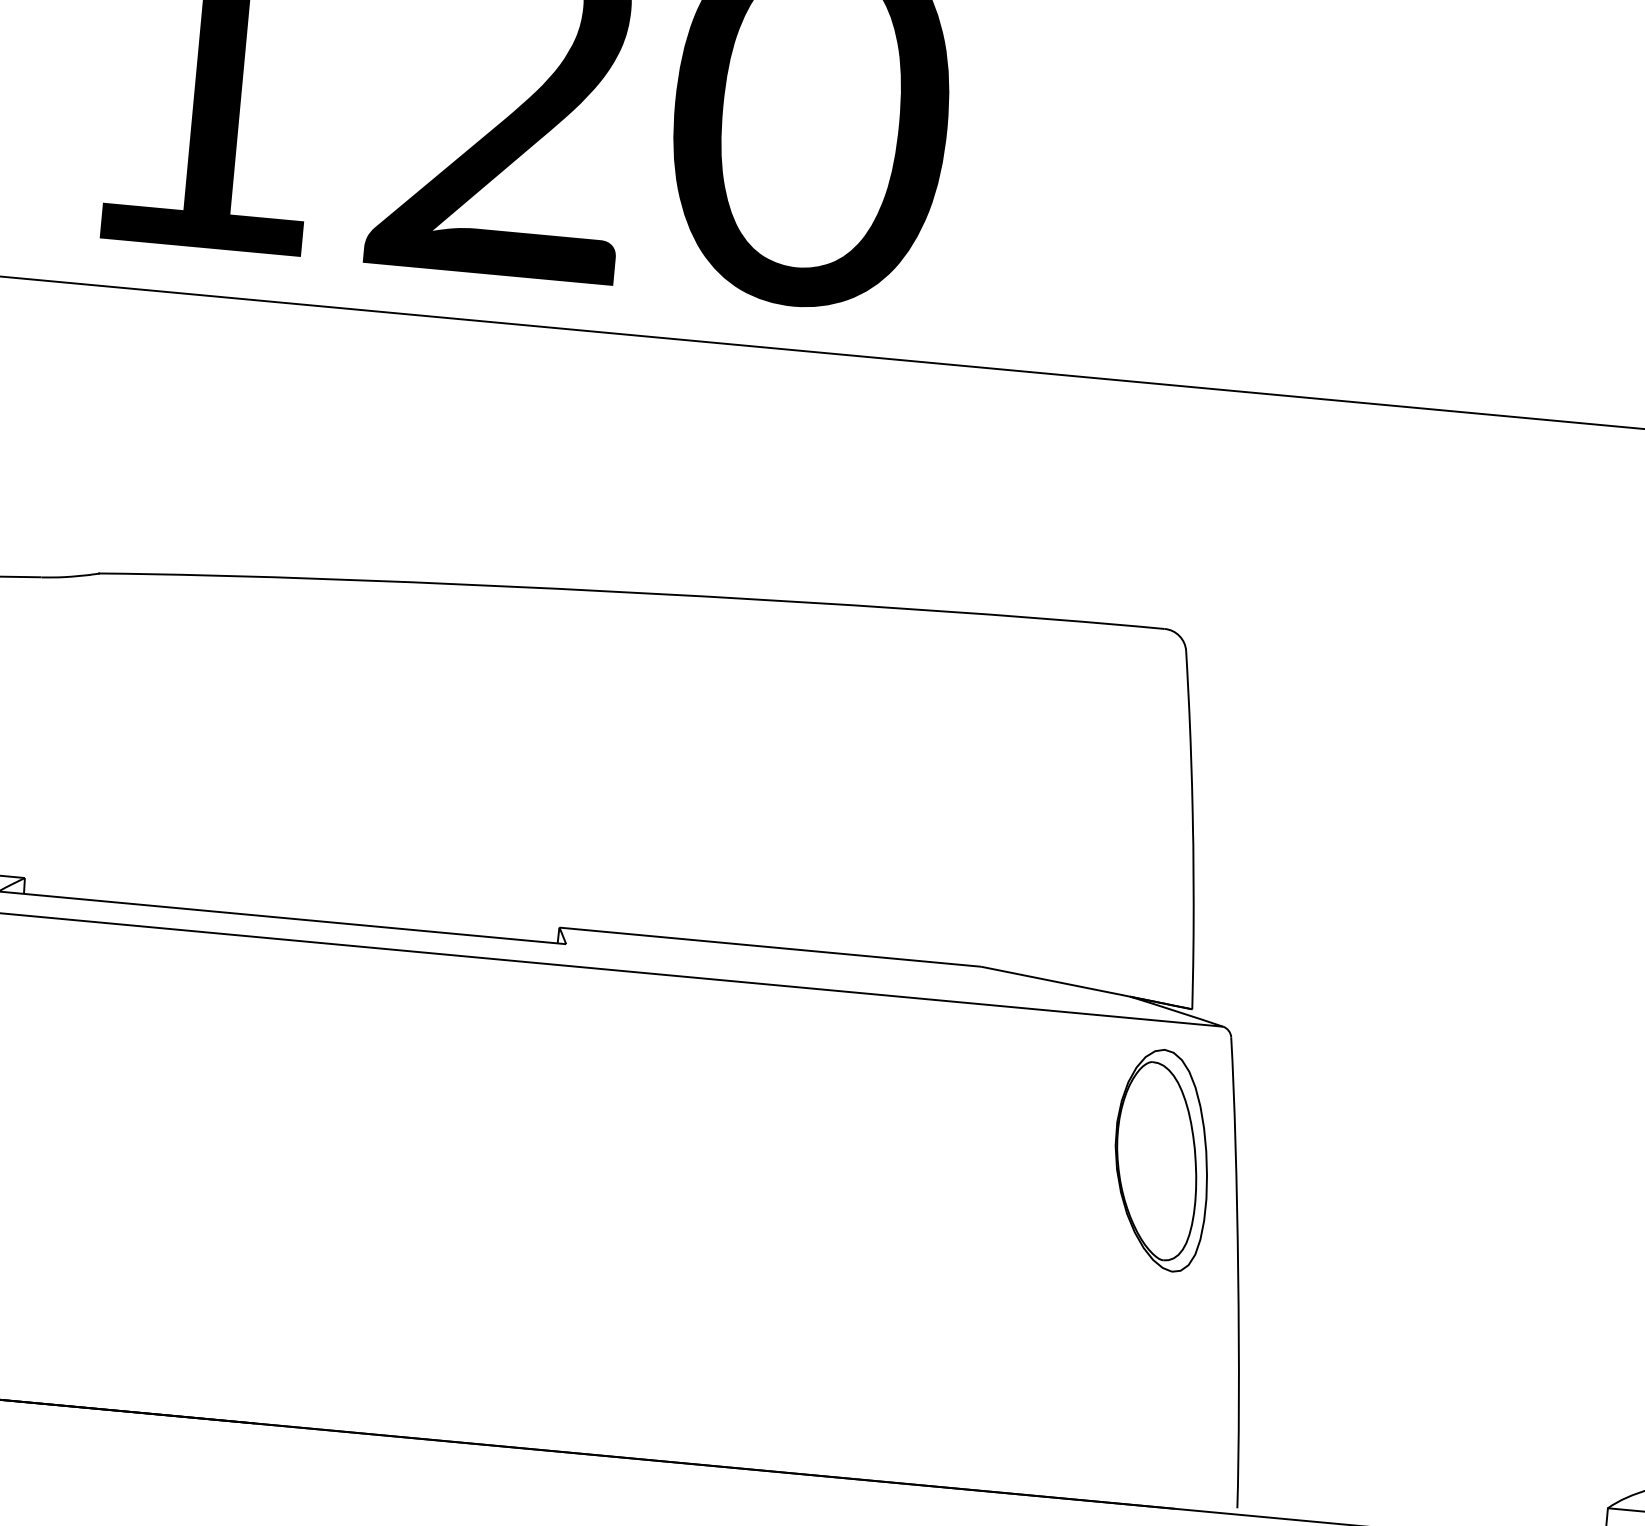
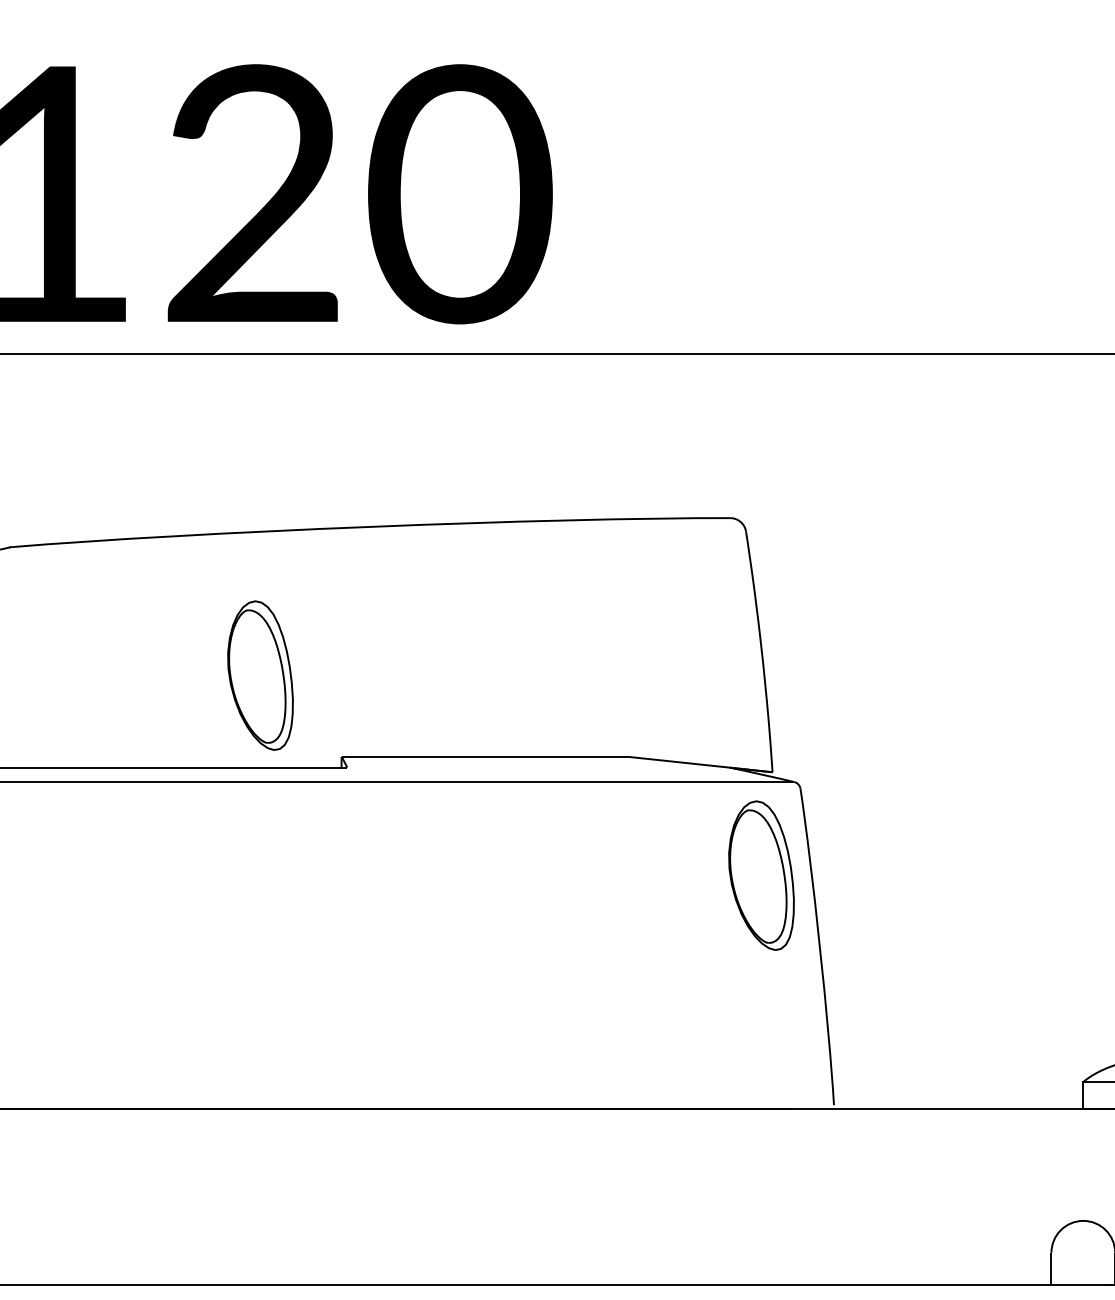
part: (450, 796) -> (260, 675), added

